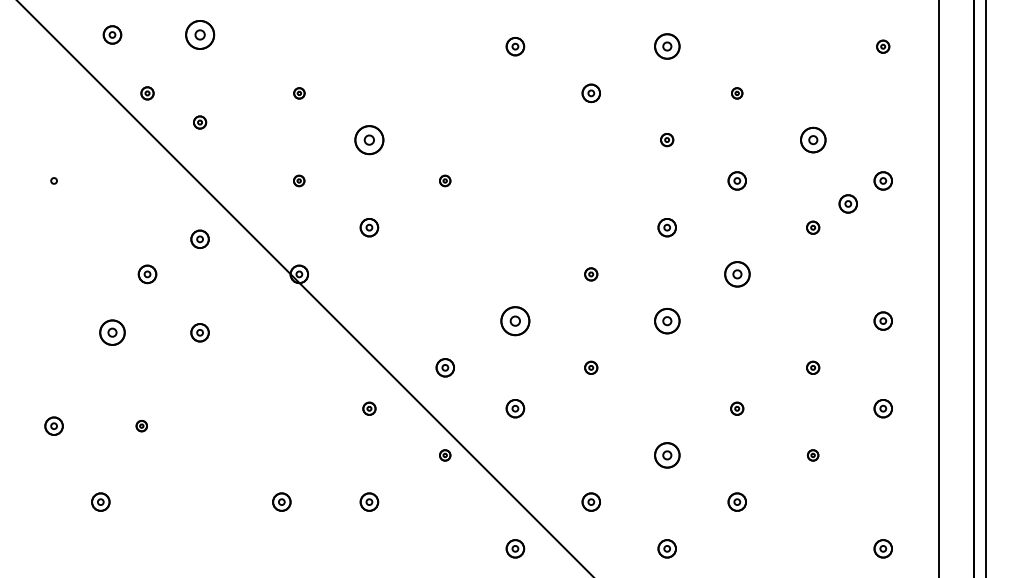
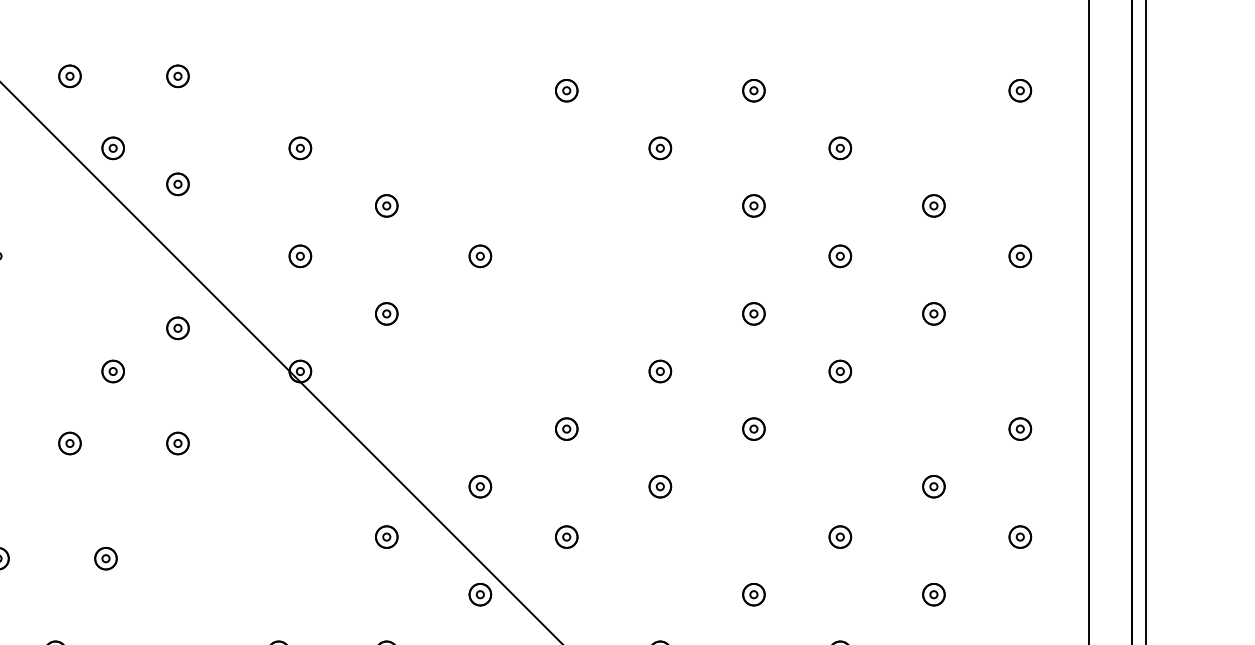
part: (199, 34) -> (177, 75), size x0.62
part: (666, 46) -> (753, 90), size x0.71
part: (882, 46) -> (1019, 90), size x1.43
part: (147, 93) -> (113, 148), size x1.43
part: (299, 93) -> (300, 148), size x1.67
part: (736, 93) -> (839, 148), size x1.67
part: (199, 122) -> (177, 184), size x1.43
part: (369, 139) -> (386, 205), size x0.62
part: (666, 139) -> (753, 205), size x1.43
part: (812, 139) -> (933, 205), size x0.71
part: (298, 180) -> (299, 255), size x1.67
part: (444, 180) -> (479, 255), size x1.67
part: (847, 203) -> (976, 284), removed
part: (812, 227) -> (933, 313), size x1.43
part: (590, 274) -> (659, 371), size x1.43
part: (736, 274) -> (839, 371), size x0.71
part: (515, 320) -> (566, 428), size x0.62
part: (666, 320) -> (753, 428), size x0.71
part: (112, 332) -> (70, 443), size x0.71
part: (590, 367) -> (659, 486), size x1.43
part: (812, 367) -> (933, 486), size x1.43
part: (369, 408) -> (386, 536), size x1.43
part: (736, 408) -> (839, 536), size x1.43
part: (141, 425) -> (105, 557), size x1.67
part: (444, 455) -> (479, 594), size x1.67
part: (666, 455) -> (753, 594), size x0.71
part: (812, 455) -> (933, 594), size x1.67

